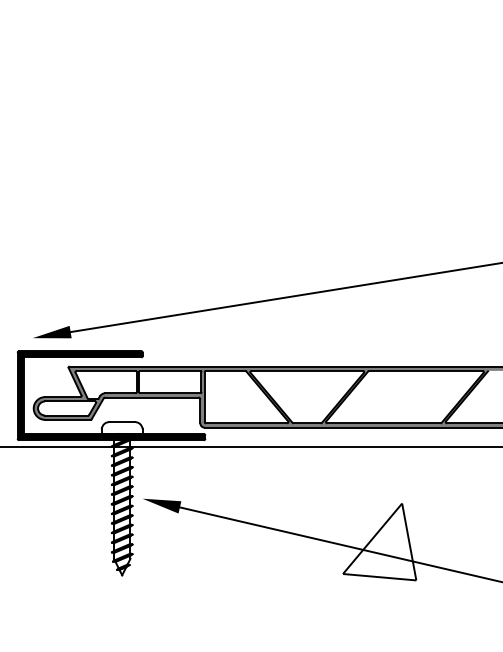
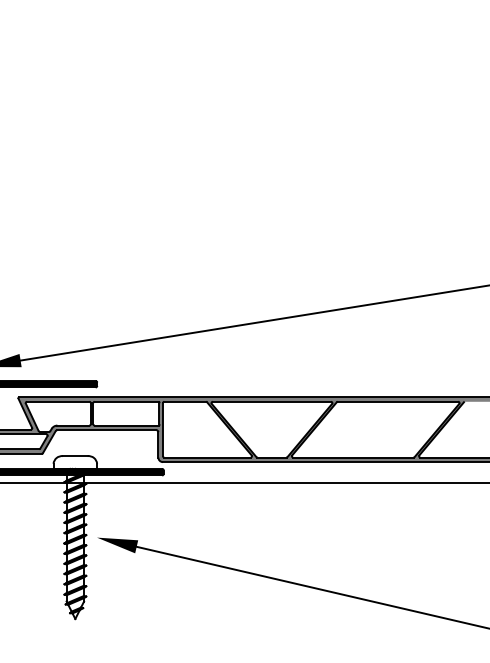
hatch: (379, 541) -> (348, 583), removed

